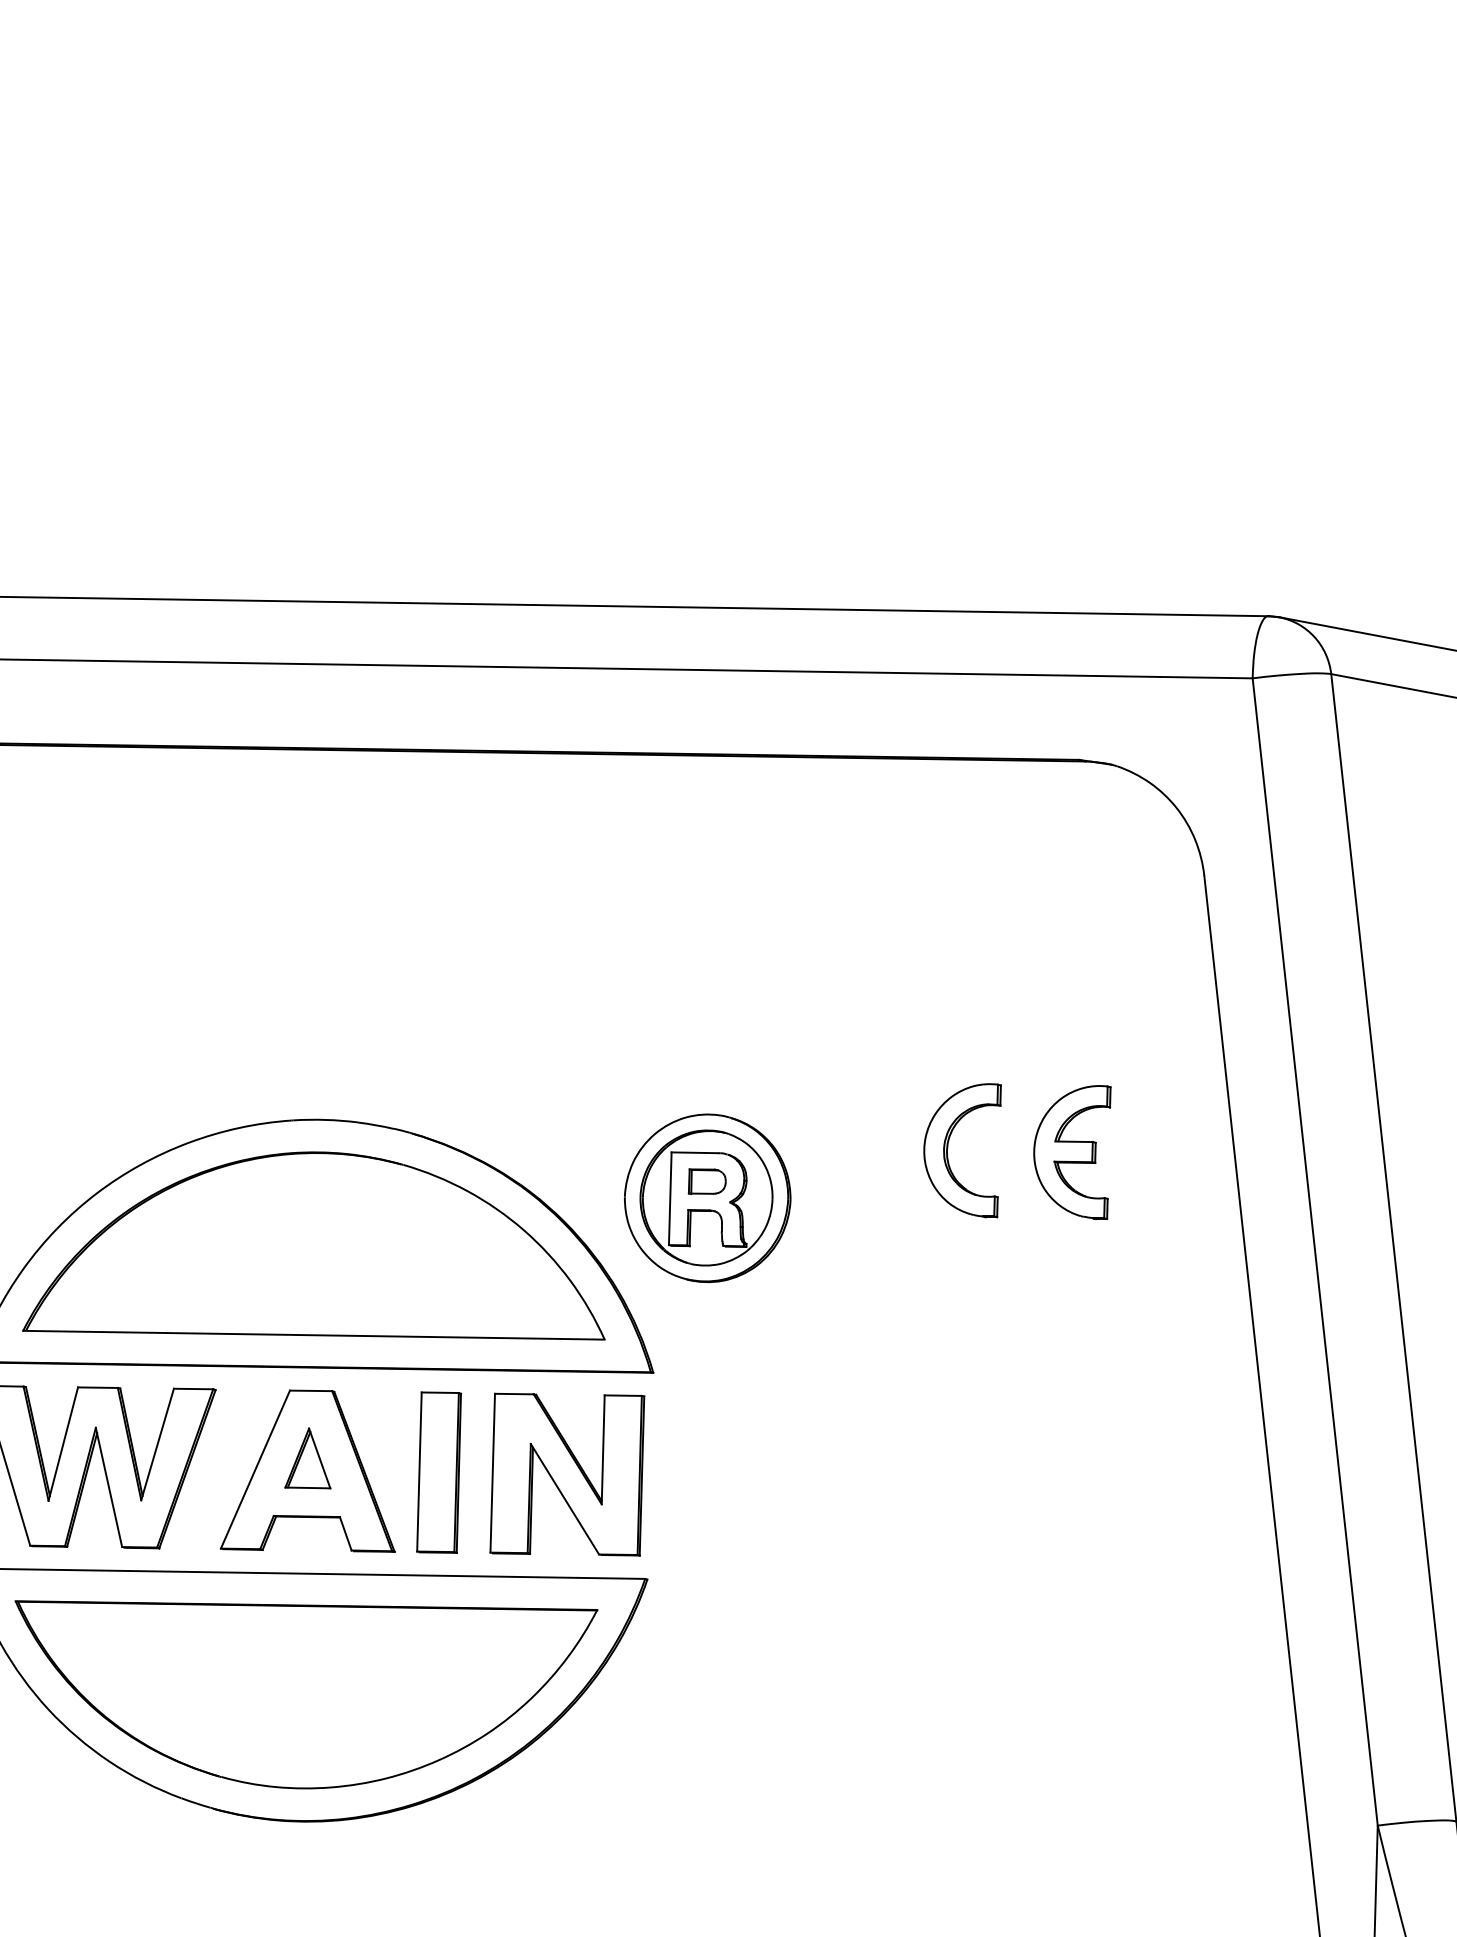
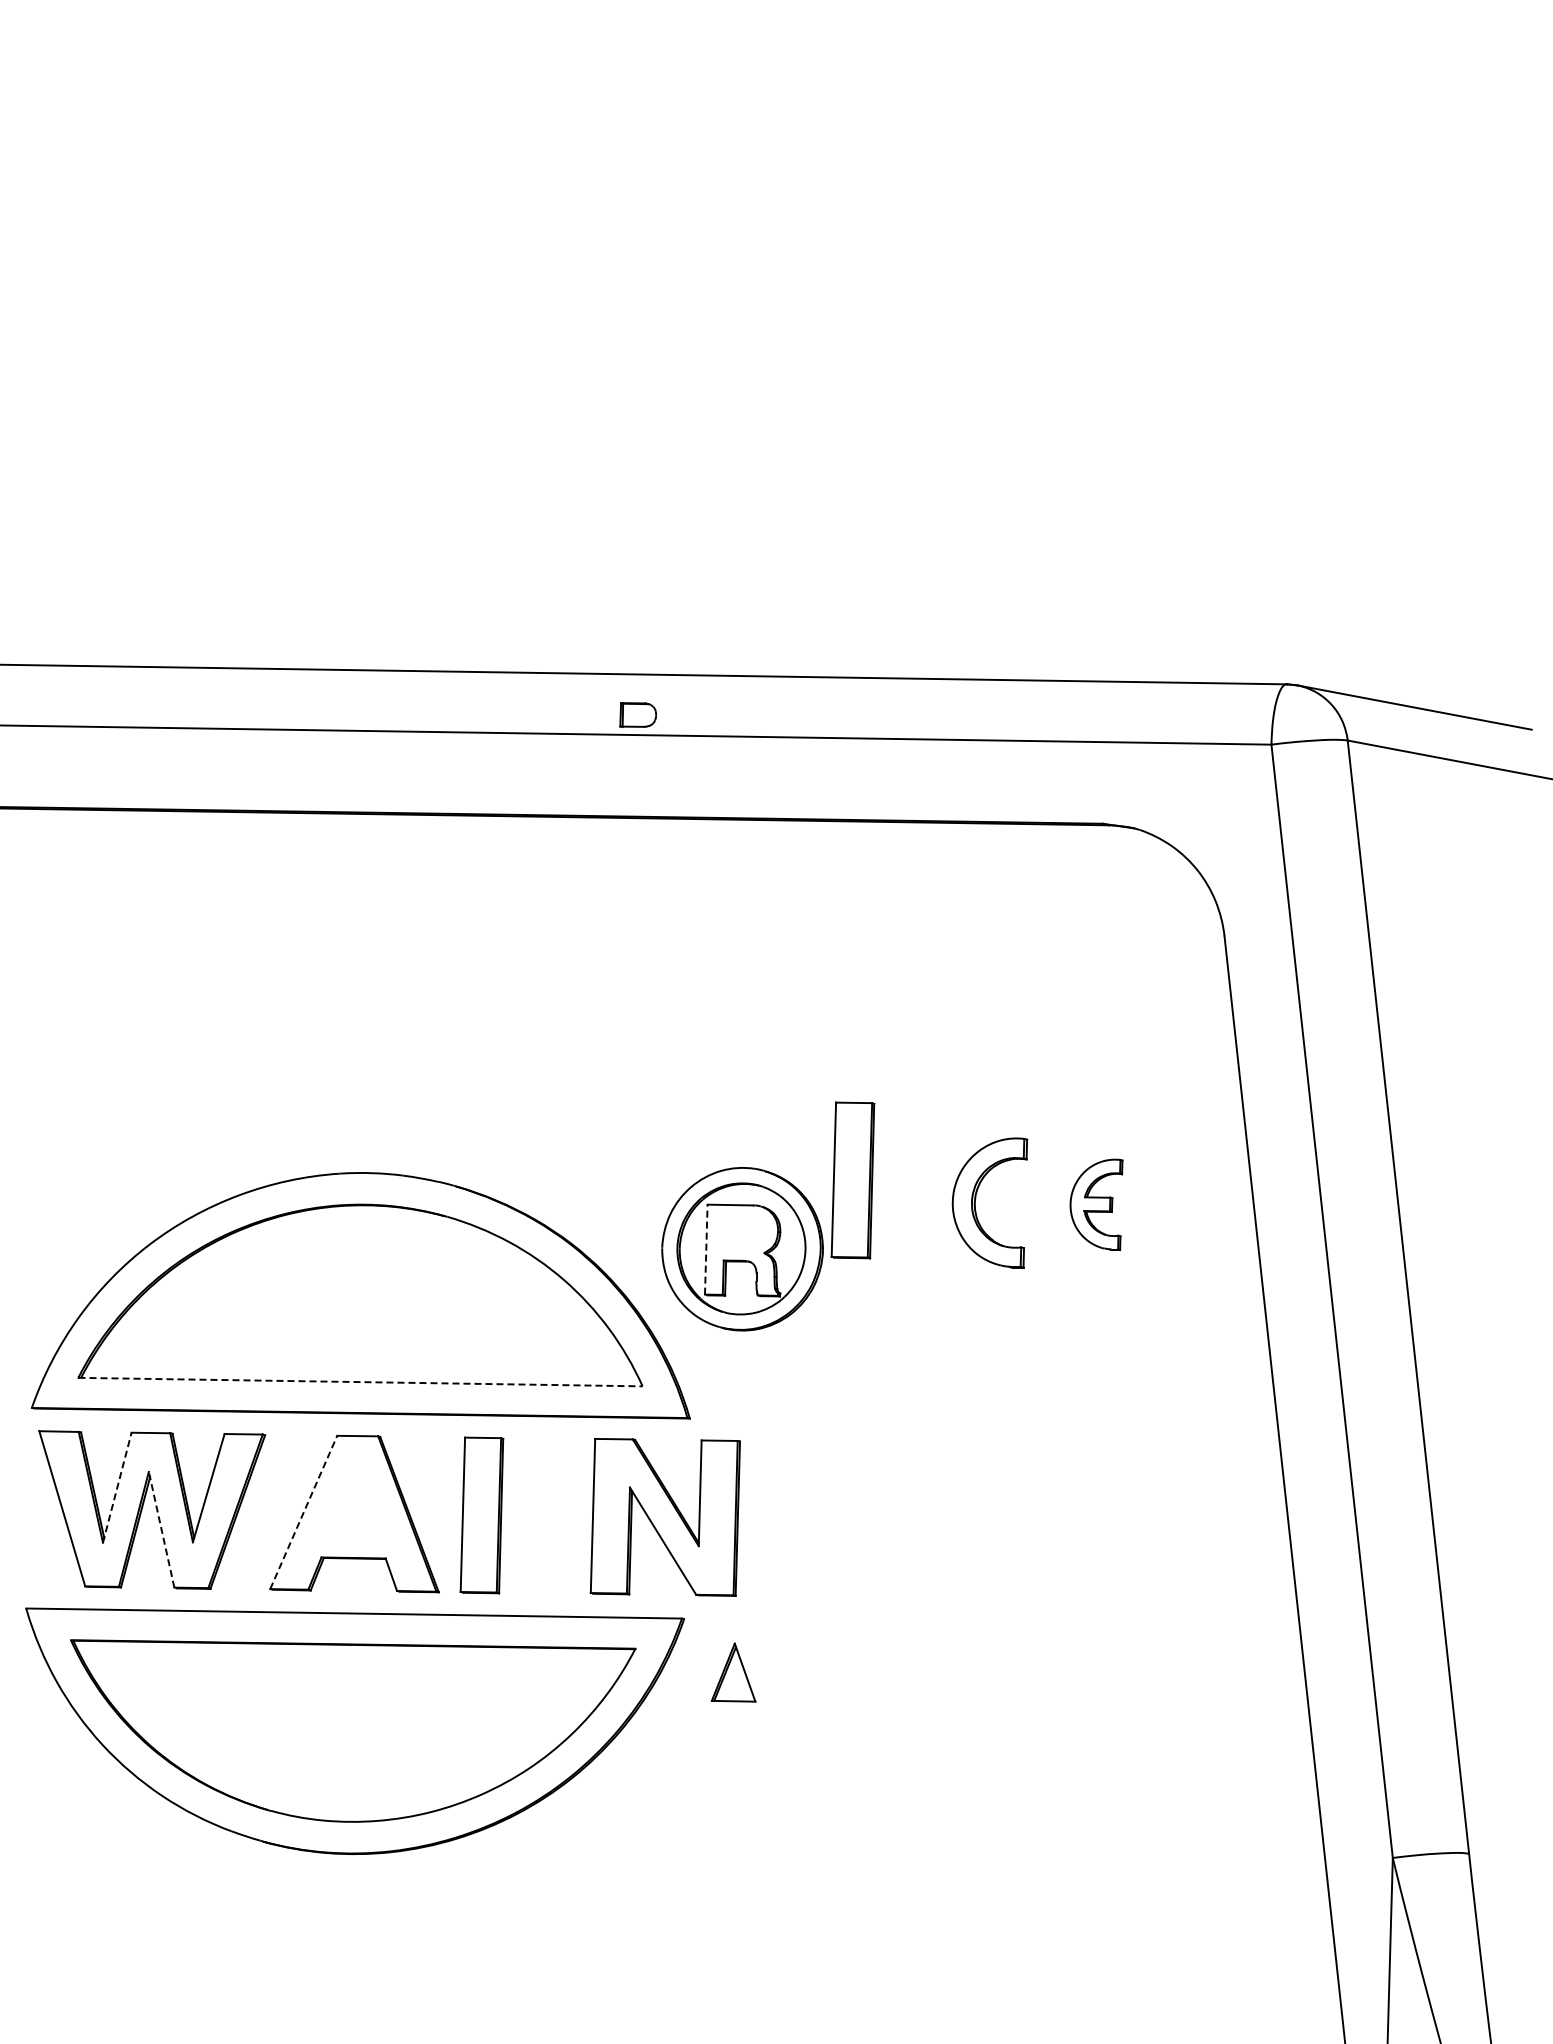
part: (820, 1127) -> (852, 1180), added
part: (1072, 1152) -> (1096, 1204), size x0.7
part: (706, 1181) -> (637, 714), moved
line: (670, 1198) -> (706, 1249), solid -> dashed
line: (314, 1335) -> (361, 1382), solid -> dashed
line: (63, 1443) -> (117, 1487), solid -> dashed
part: (307, 1458) -> (733, 1672), moved
line: (255, 1469) -> (303, 1512), solid -> dashed
part: (566, 1474) -> (664, 1517), moved
line: (108, 1487) -> (161, 1529), solid -> dashed

